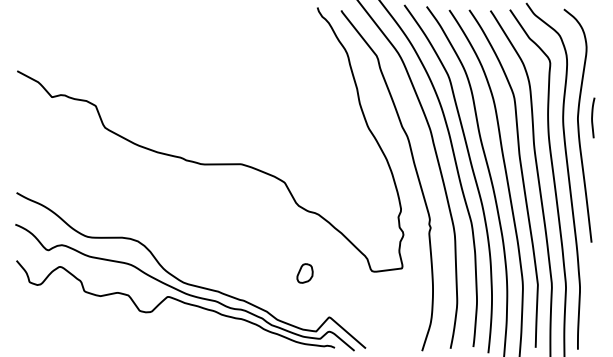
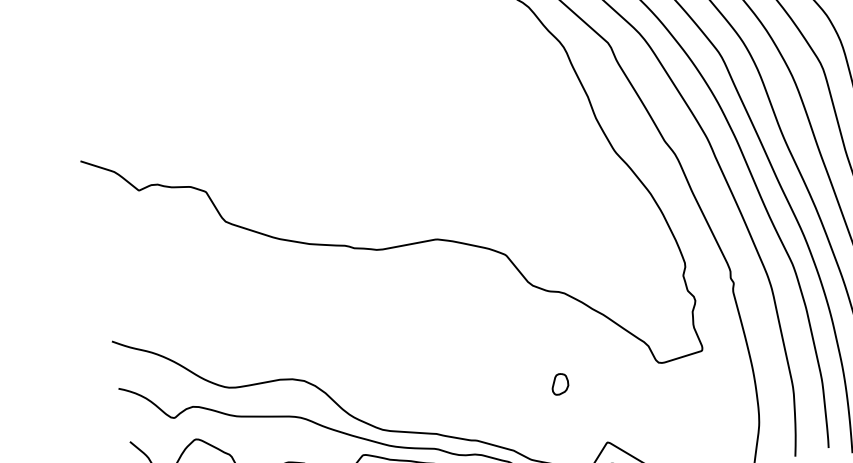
part: (304, 273) -> (559, 384), size x0.71

